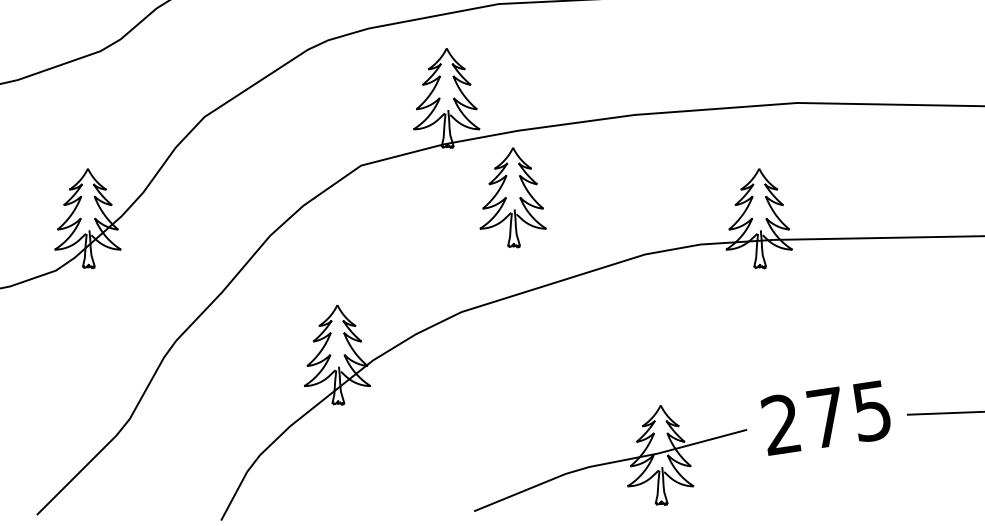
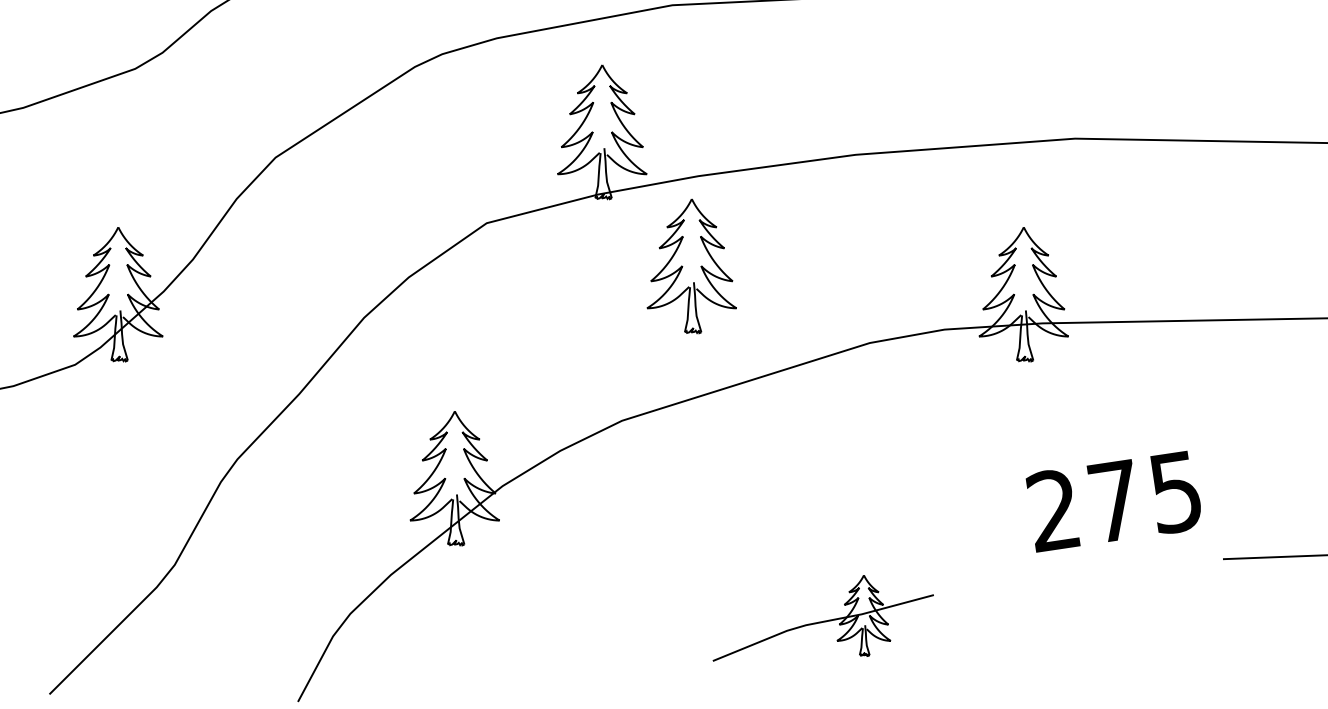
text: (825, 417) -> (1112, 501), moved
part: (610, 458) -> (823, 618), size x0.6

